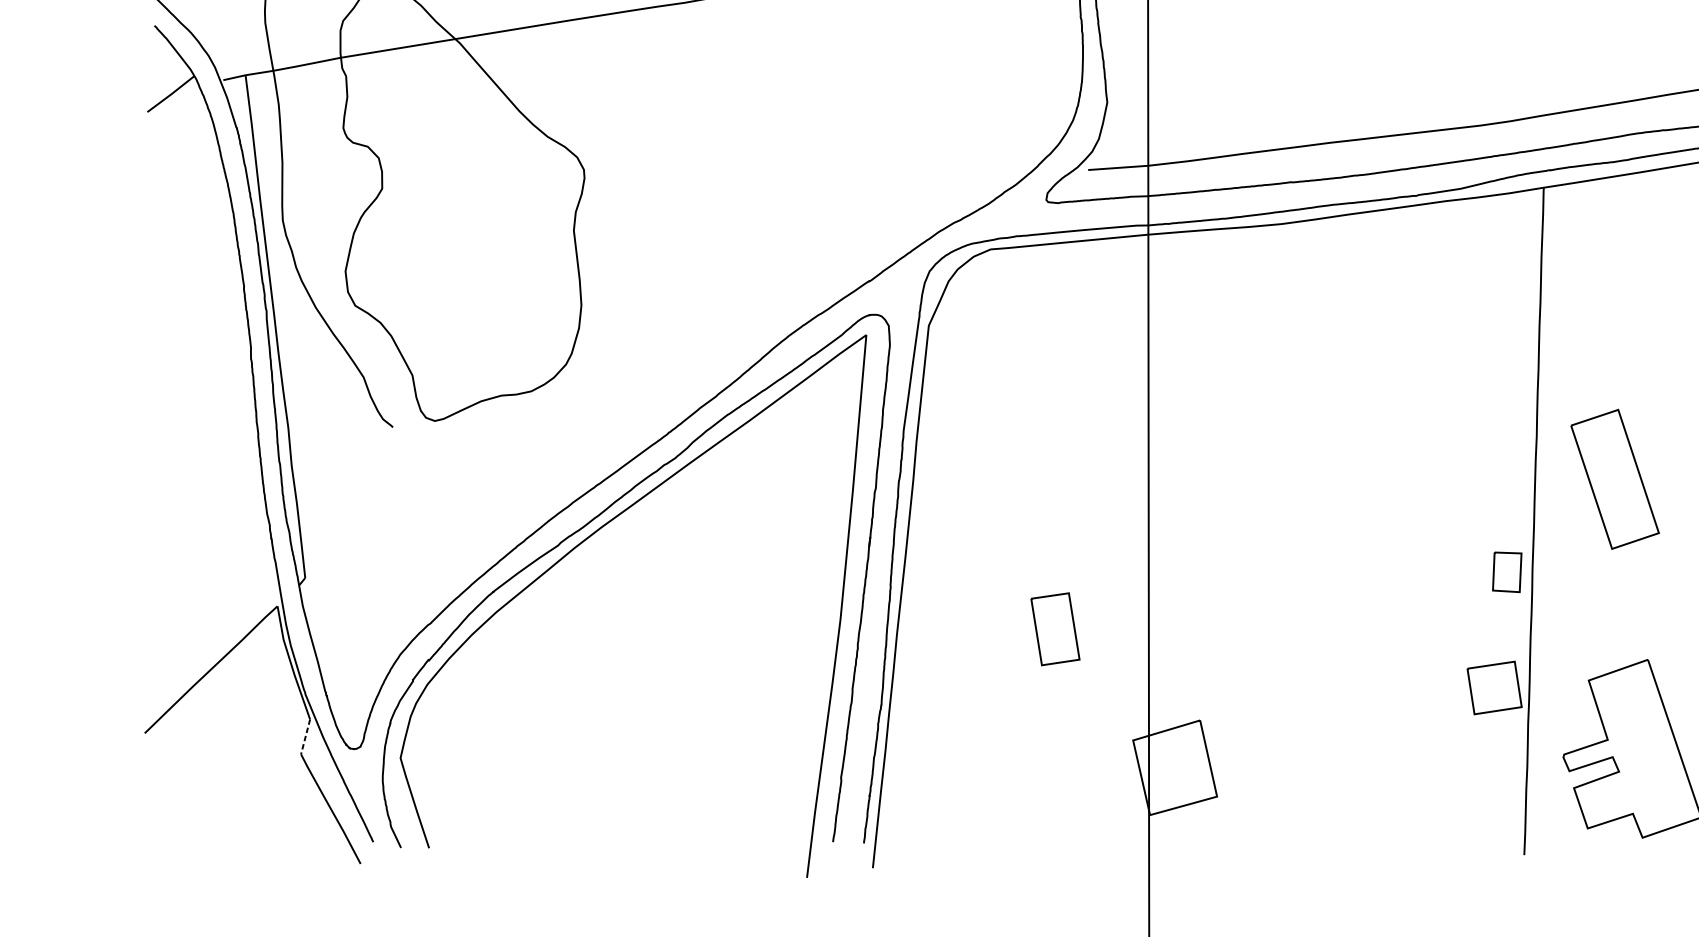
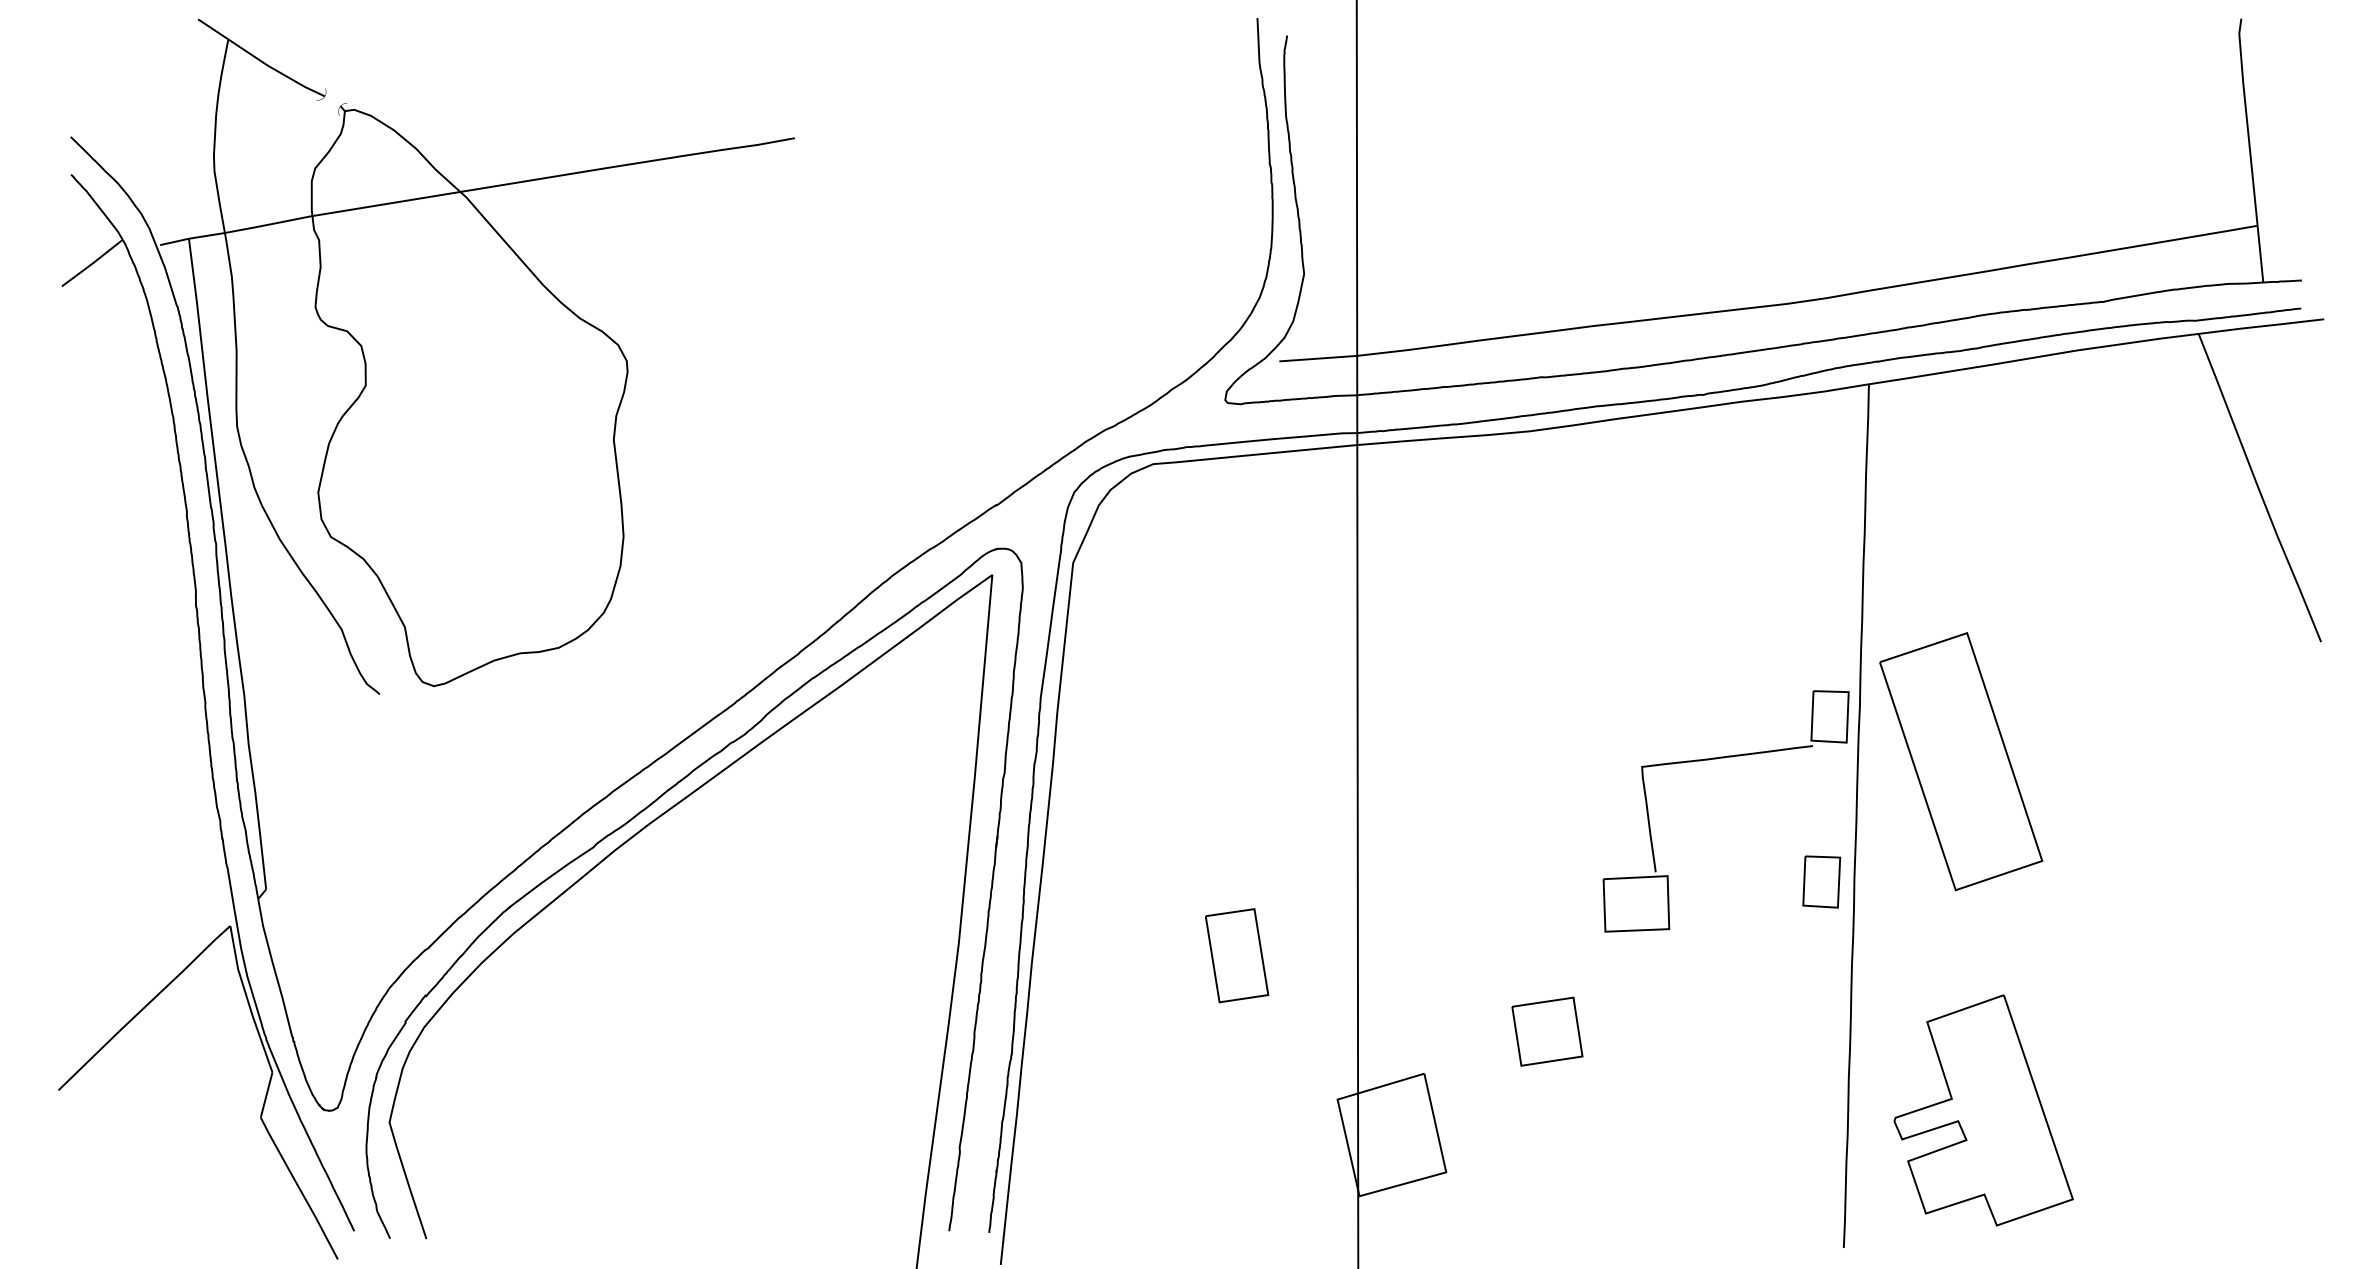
part: (1425, 477) -> (1716, 759), added
part: (1615, 479) -> (1961, 761), size x1.43
part: (1494, 687) -> (1547, 1031), moved
line: (305, 737) -> (266, 1095), dashed -> solid

